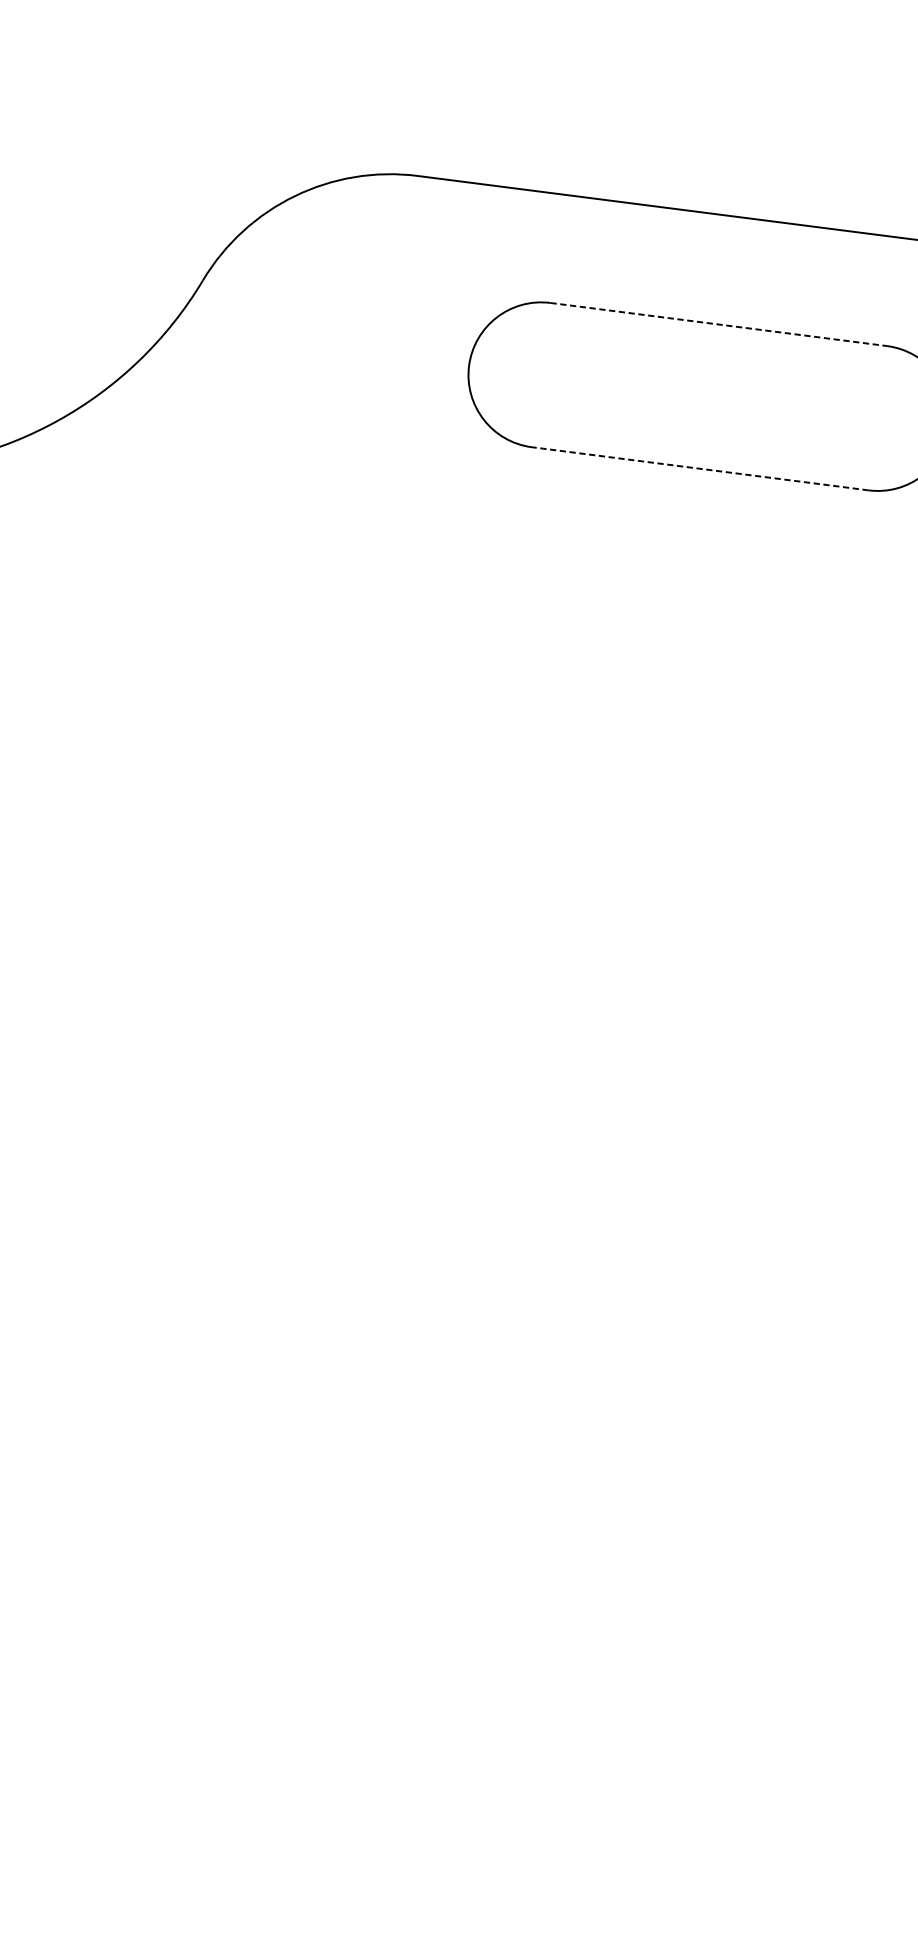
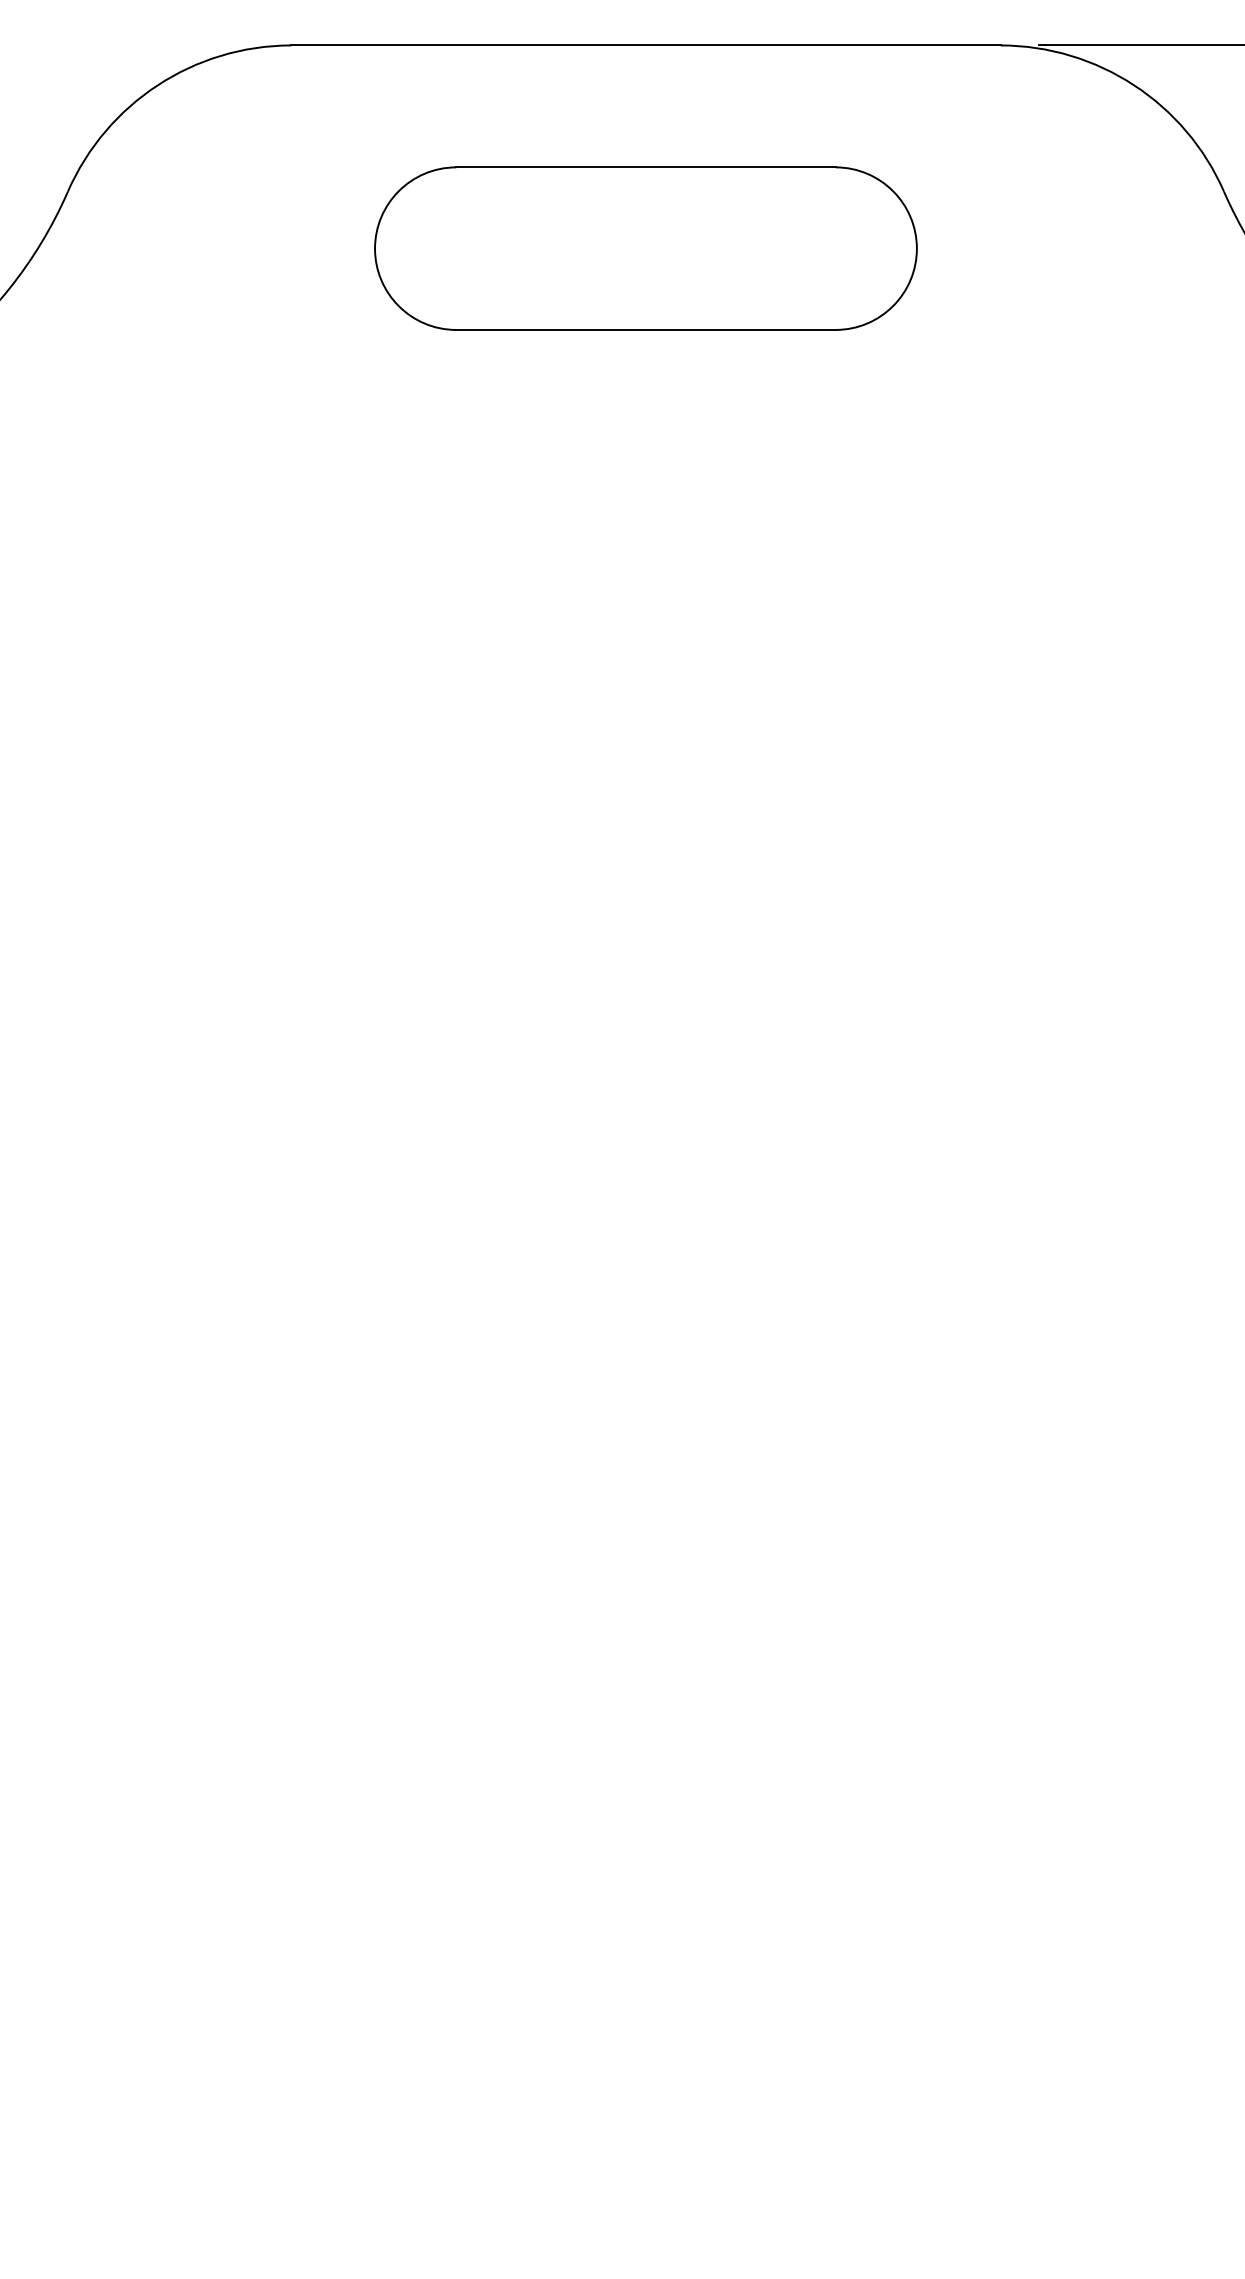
line: (718, 324) -> (645, 167), dashed -> solid
line: (699, 468) -> (645, 329), dashed -> solid

